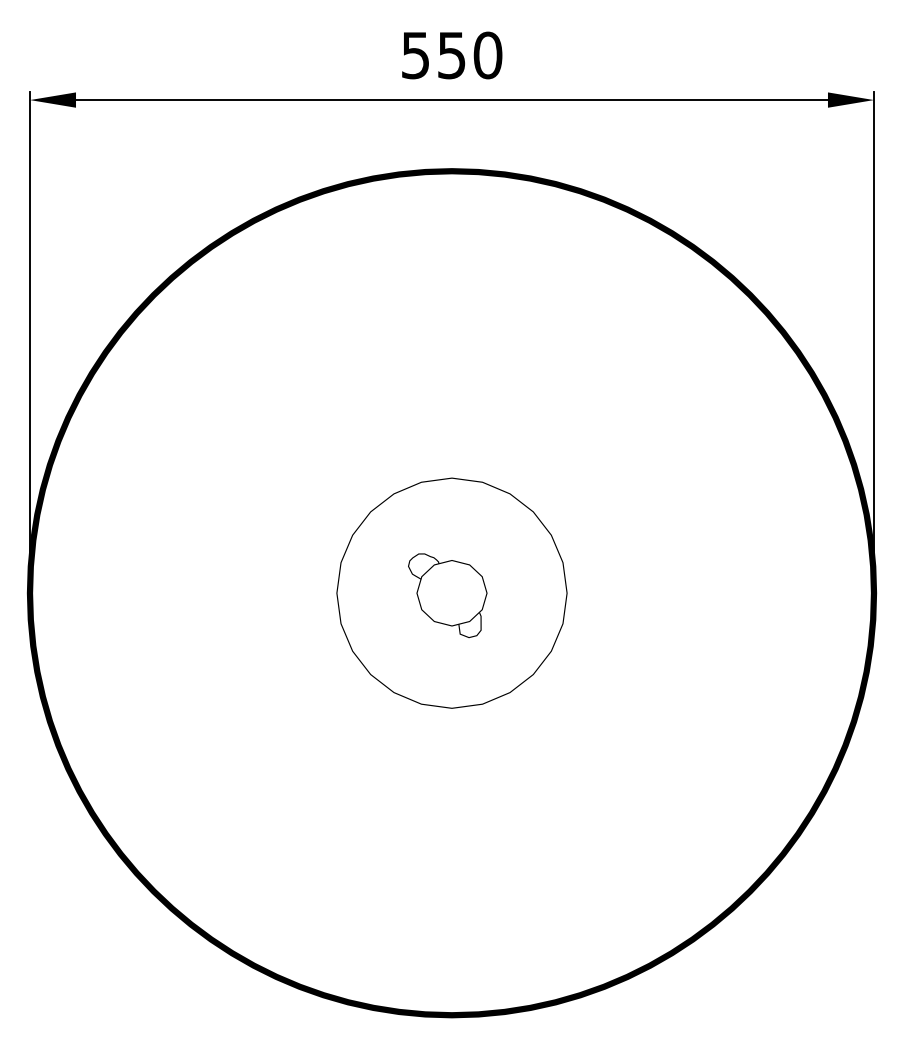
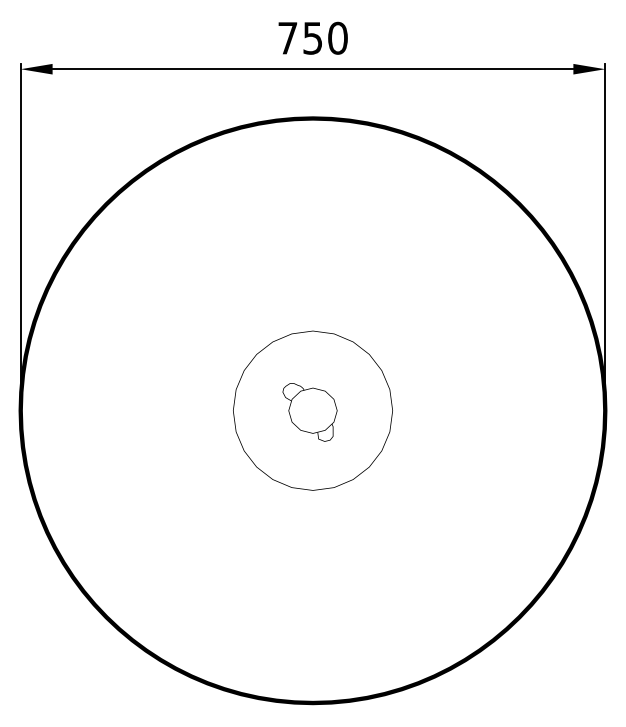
text: (415, 55) -> (287, 38), 550 -> 750

